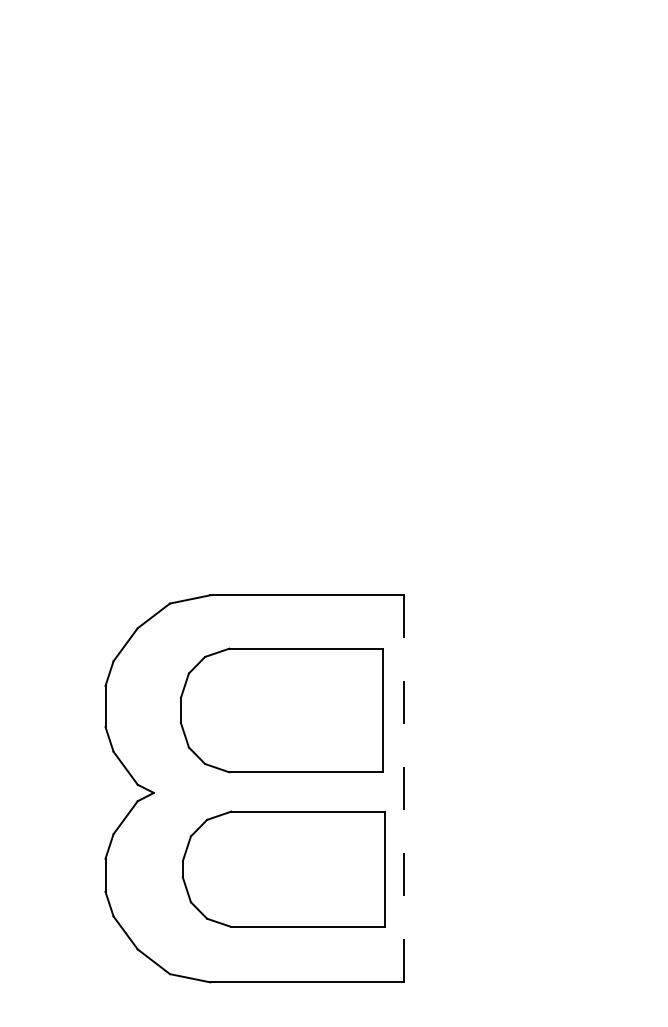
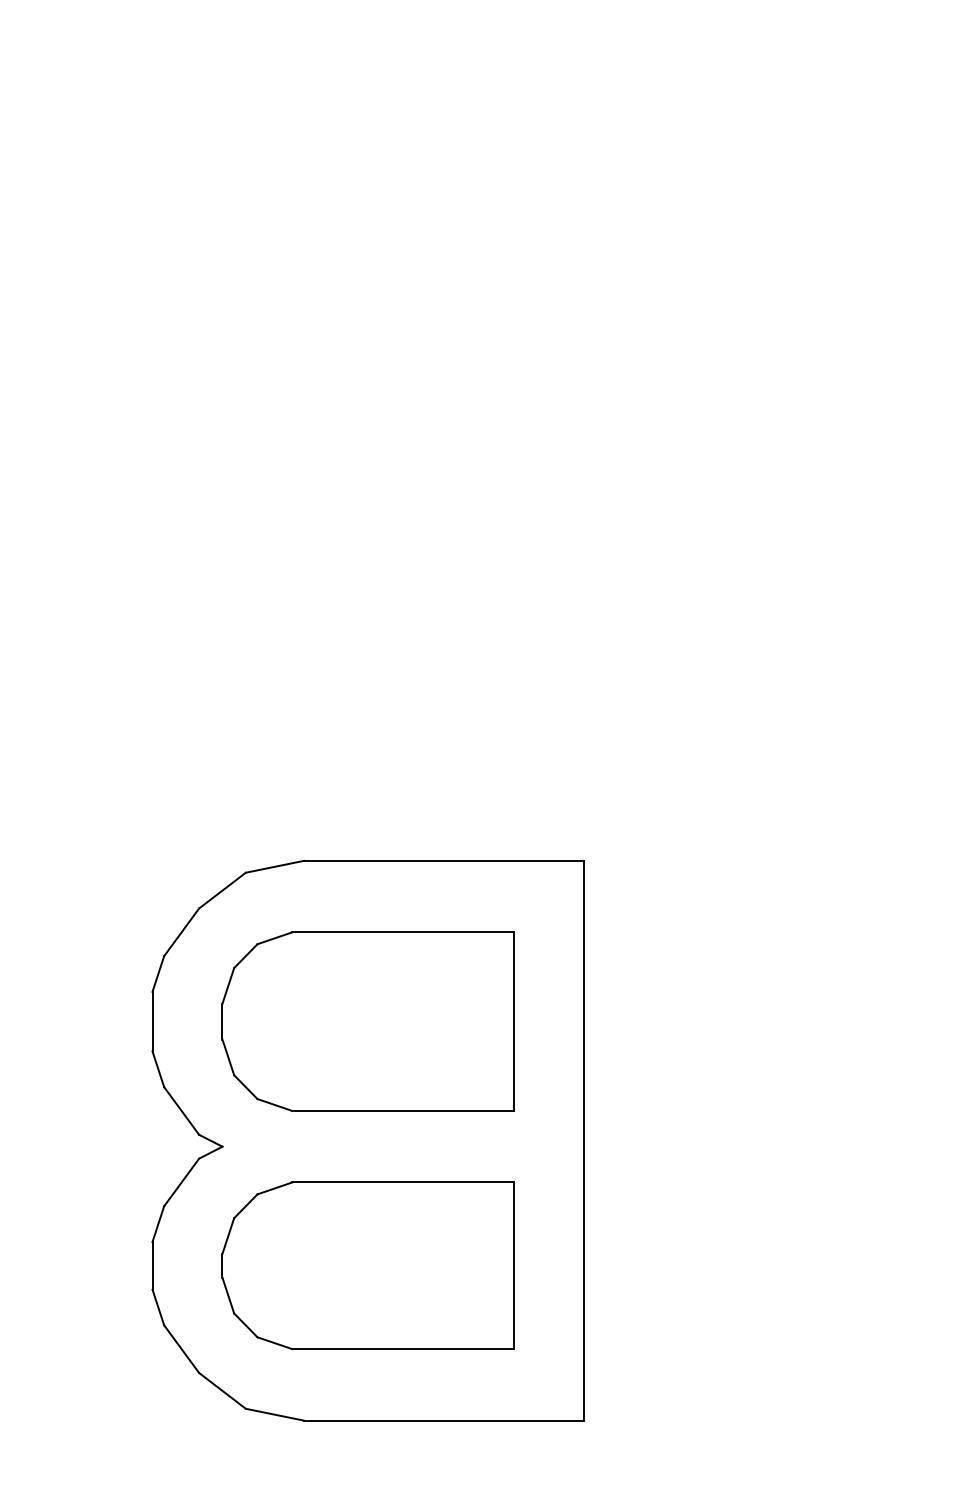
part: (281, 710) -> (368, 1021), moved
line: (403, 788) -> (583, 1140), dashed -> solid
part: (283, 868) -> (368, 1264), moved

